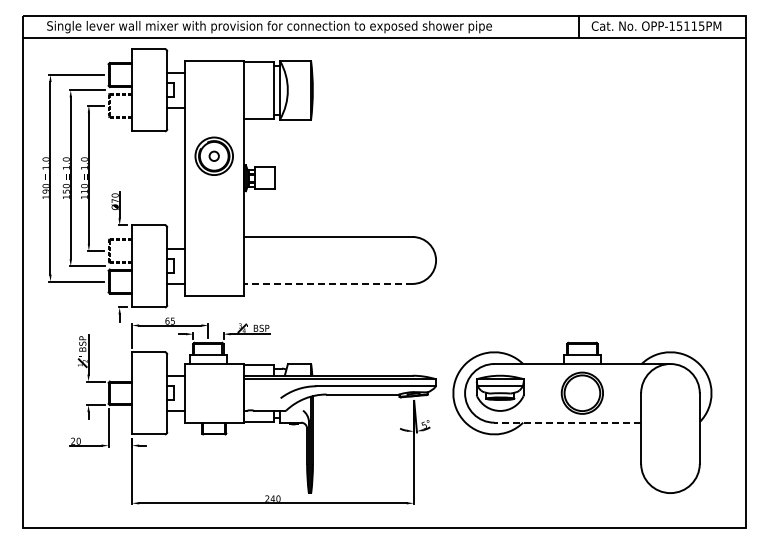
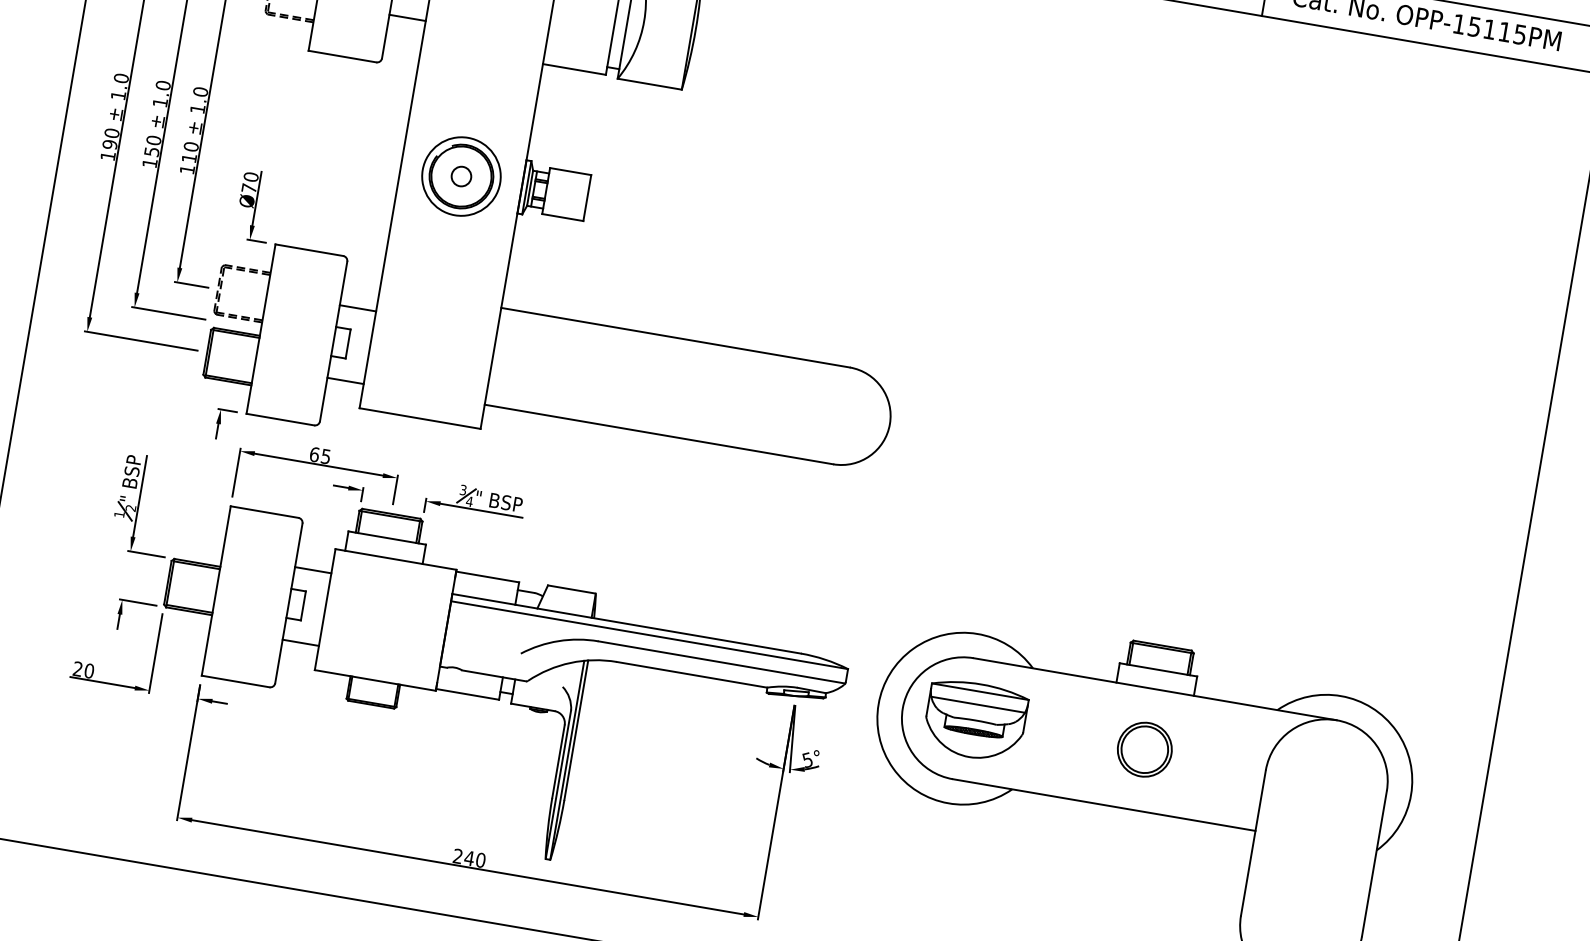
part: (213, 155) -> (460, 174), moved
line: (328, 283) -> (659, 433), dashed -> solid
part: (582, 393) -> (1144, 750), size x0.62
line: (567, 422) -> (1103, 804), dashed -> solid

